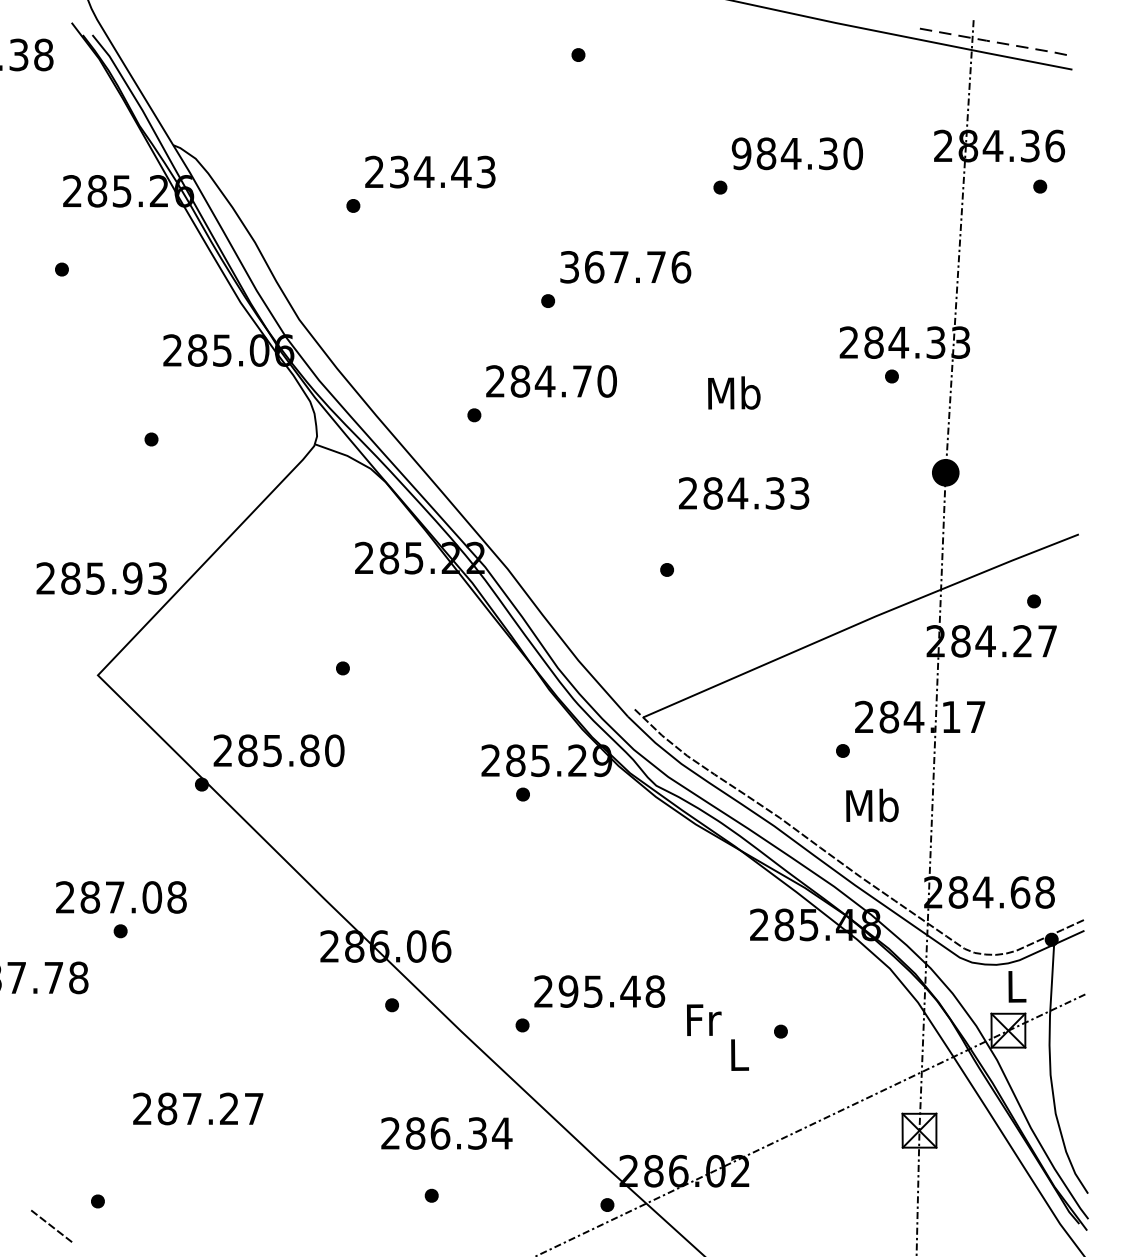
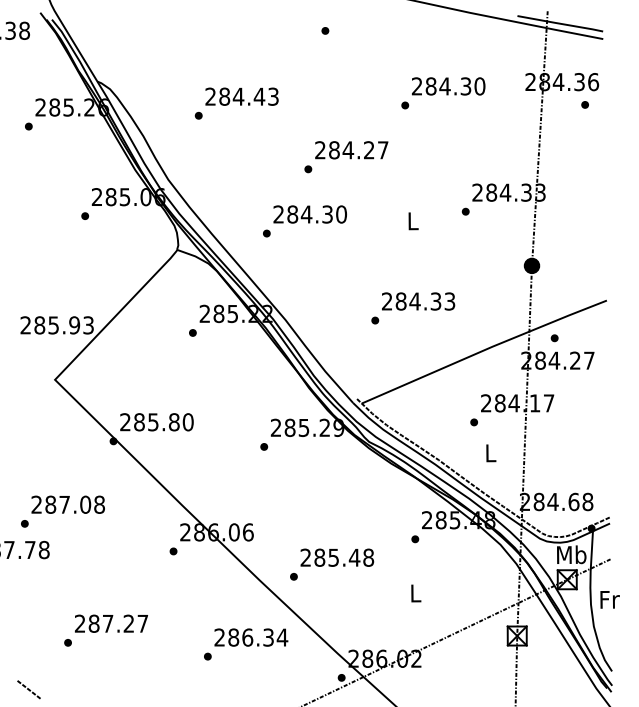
line: (996, 41) -> (560, 23), dashed -> solid
text: (740, 153) -> (416, 86), 984.30 -> 284.30
text: (399, 171) -> (224, 96), 234.43 -> 284.43
text: (624, 267) -> (351, 150), 367.76 -> 284.27
part: (61, 269) -> (28, 126), moved
part: (891, 376) -> (465, 211), moved
text: (582, 381) -> (327, 214), 284.70 -> 284.30
text: (733, 392) -> (412, 220), Mb -> L
part: (152, 438) -> (85, 215), moved
text: (743, 493) -> (418, 301), moved
part: (1033, 601) -> (554, 338), moved
part: (342, 667) -> (192, 332), moved
part: (523, 793) -> (264, 446), moved
text: (871, 804) -> (490, 452), Mb -> L
part: (120, 930) -> (24, 523), moved
text: (1015, 985) -> (571, 554), L -> Mb
text: (568, 991) -> (319, 557), 295.48 -> 285.48
part: (392, 1005) -> (173, 551), moved
text: (703, 1019) -> (609, 599), moved
part: (781, 1032) -> (415, 539), moved
part: (431, 1195) -> (207, 656), moved
part: (96, 1200) -> (67, 642), moved

